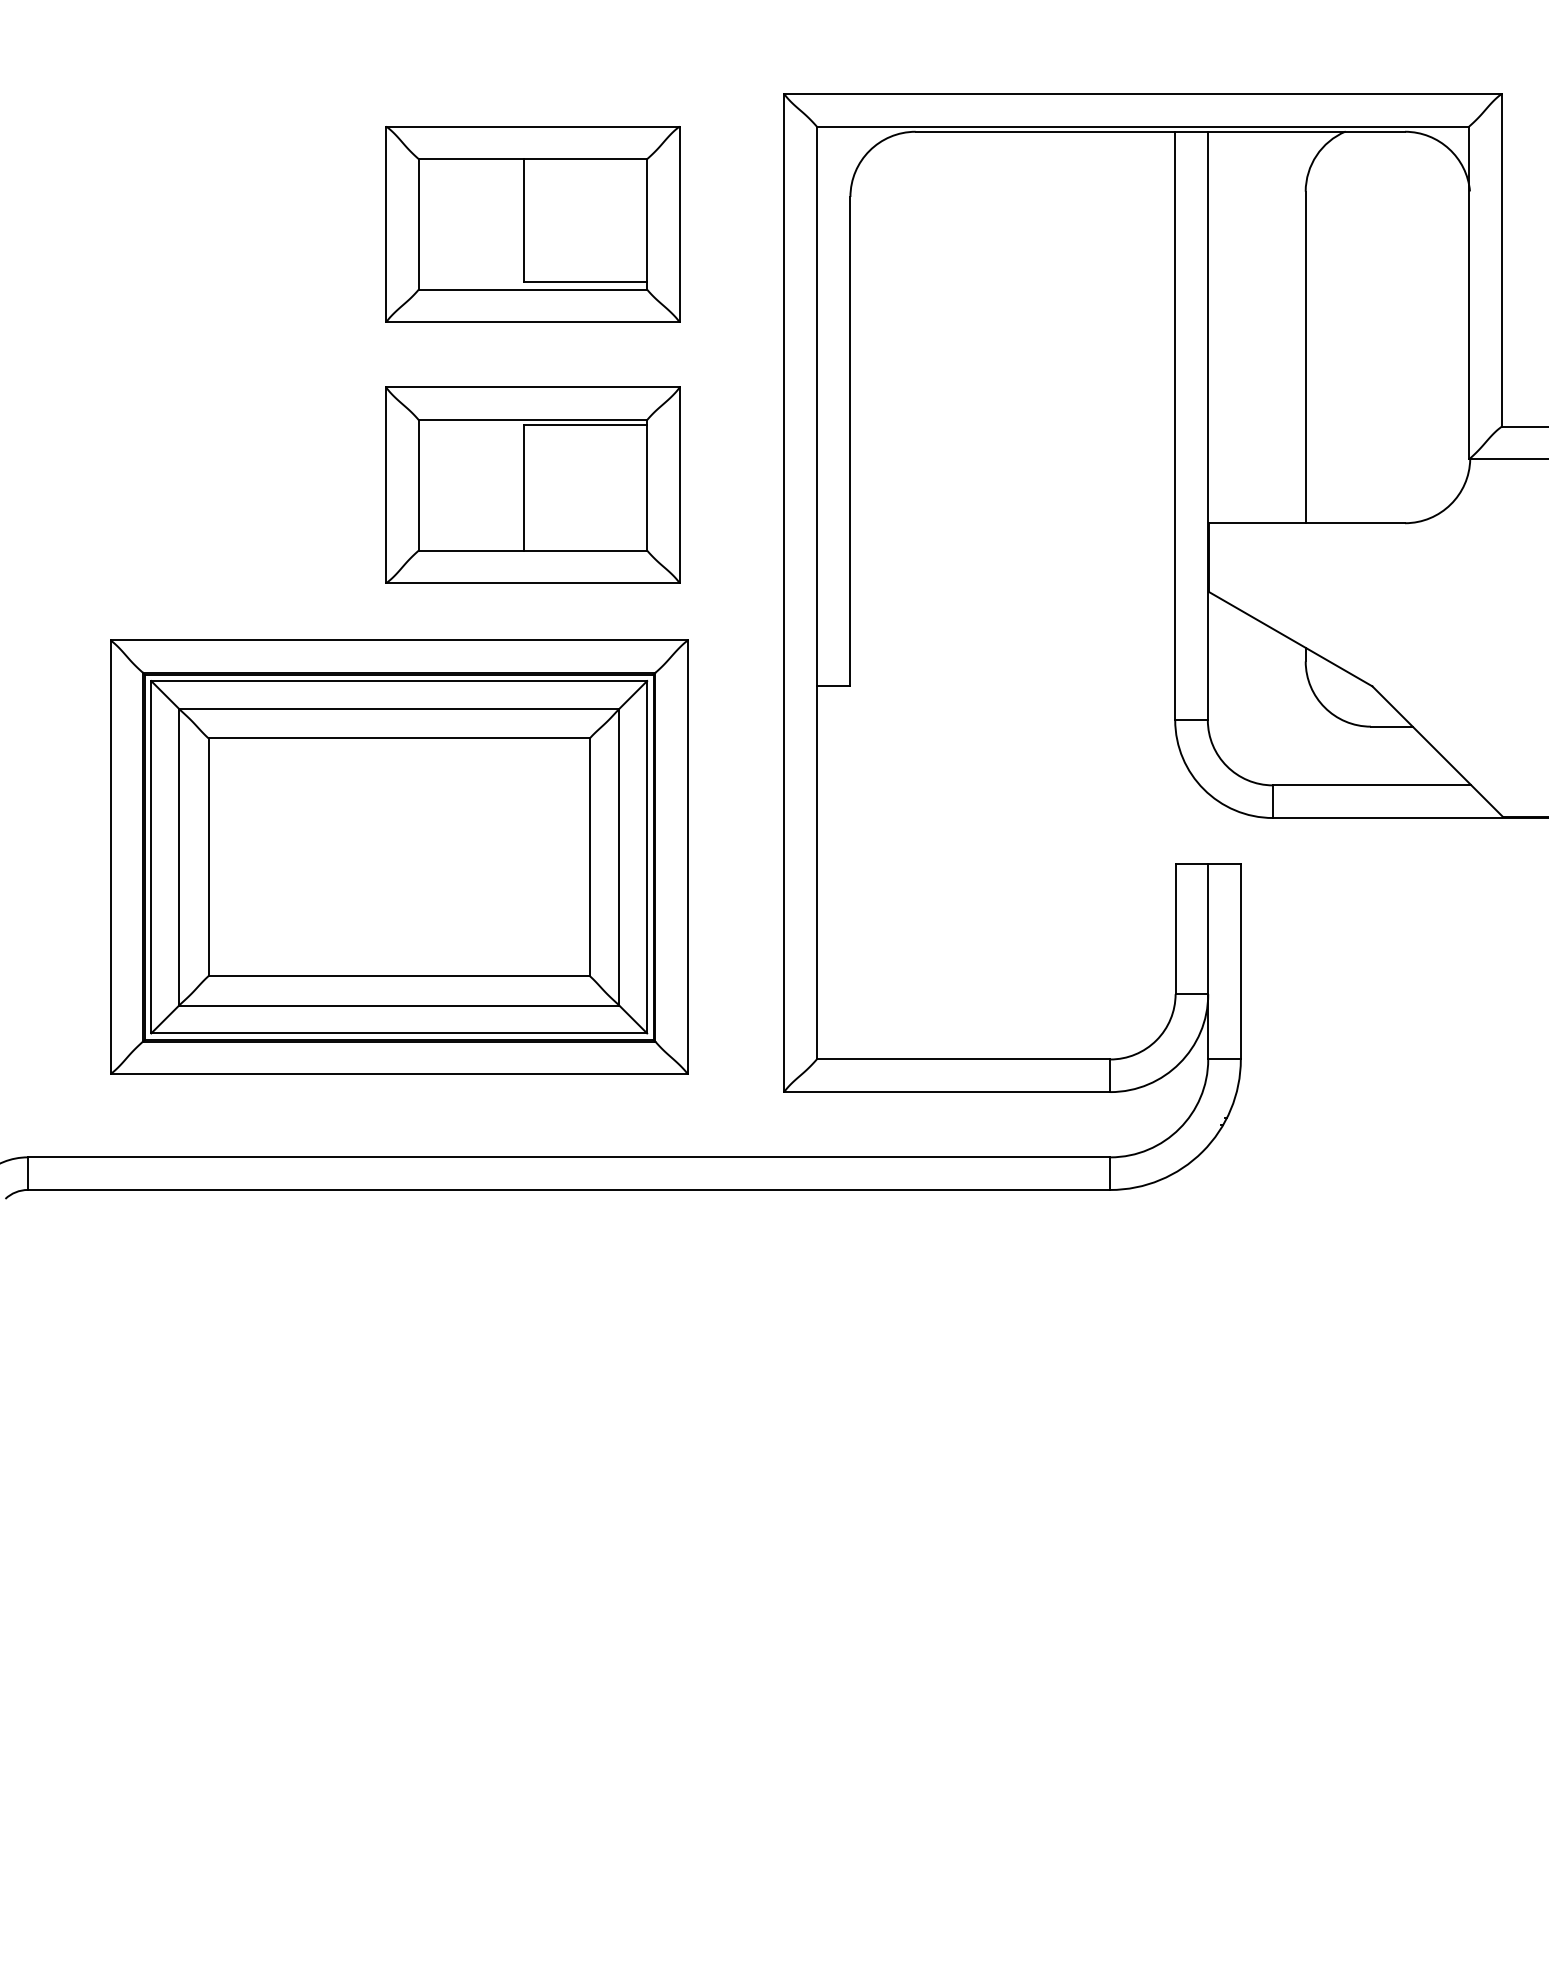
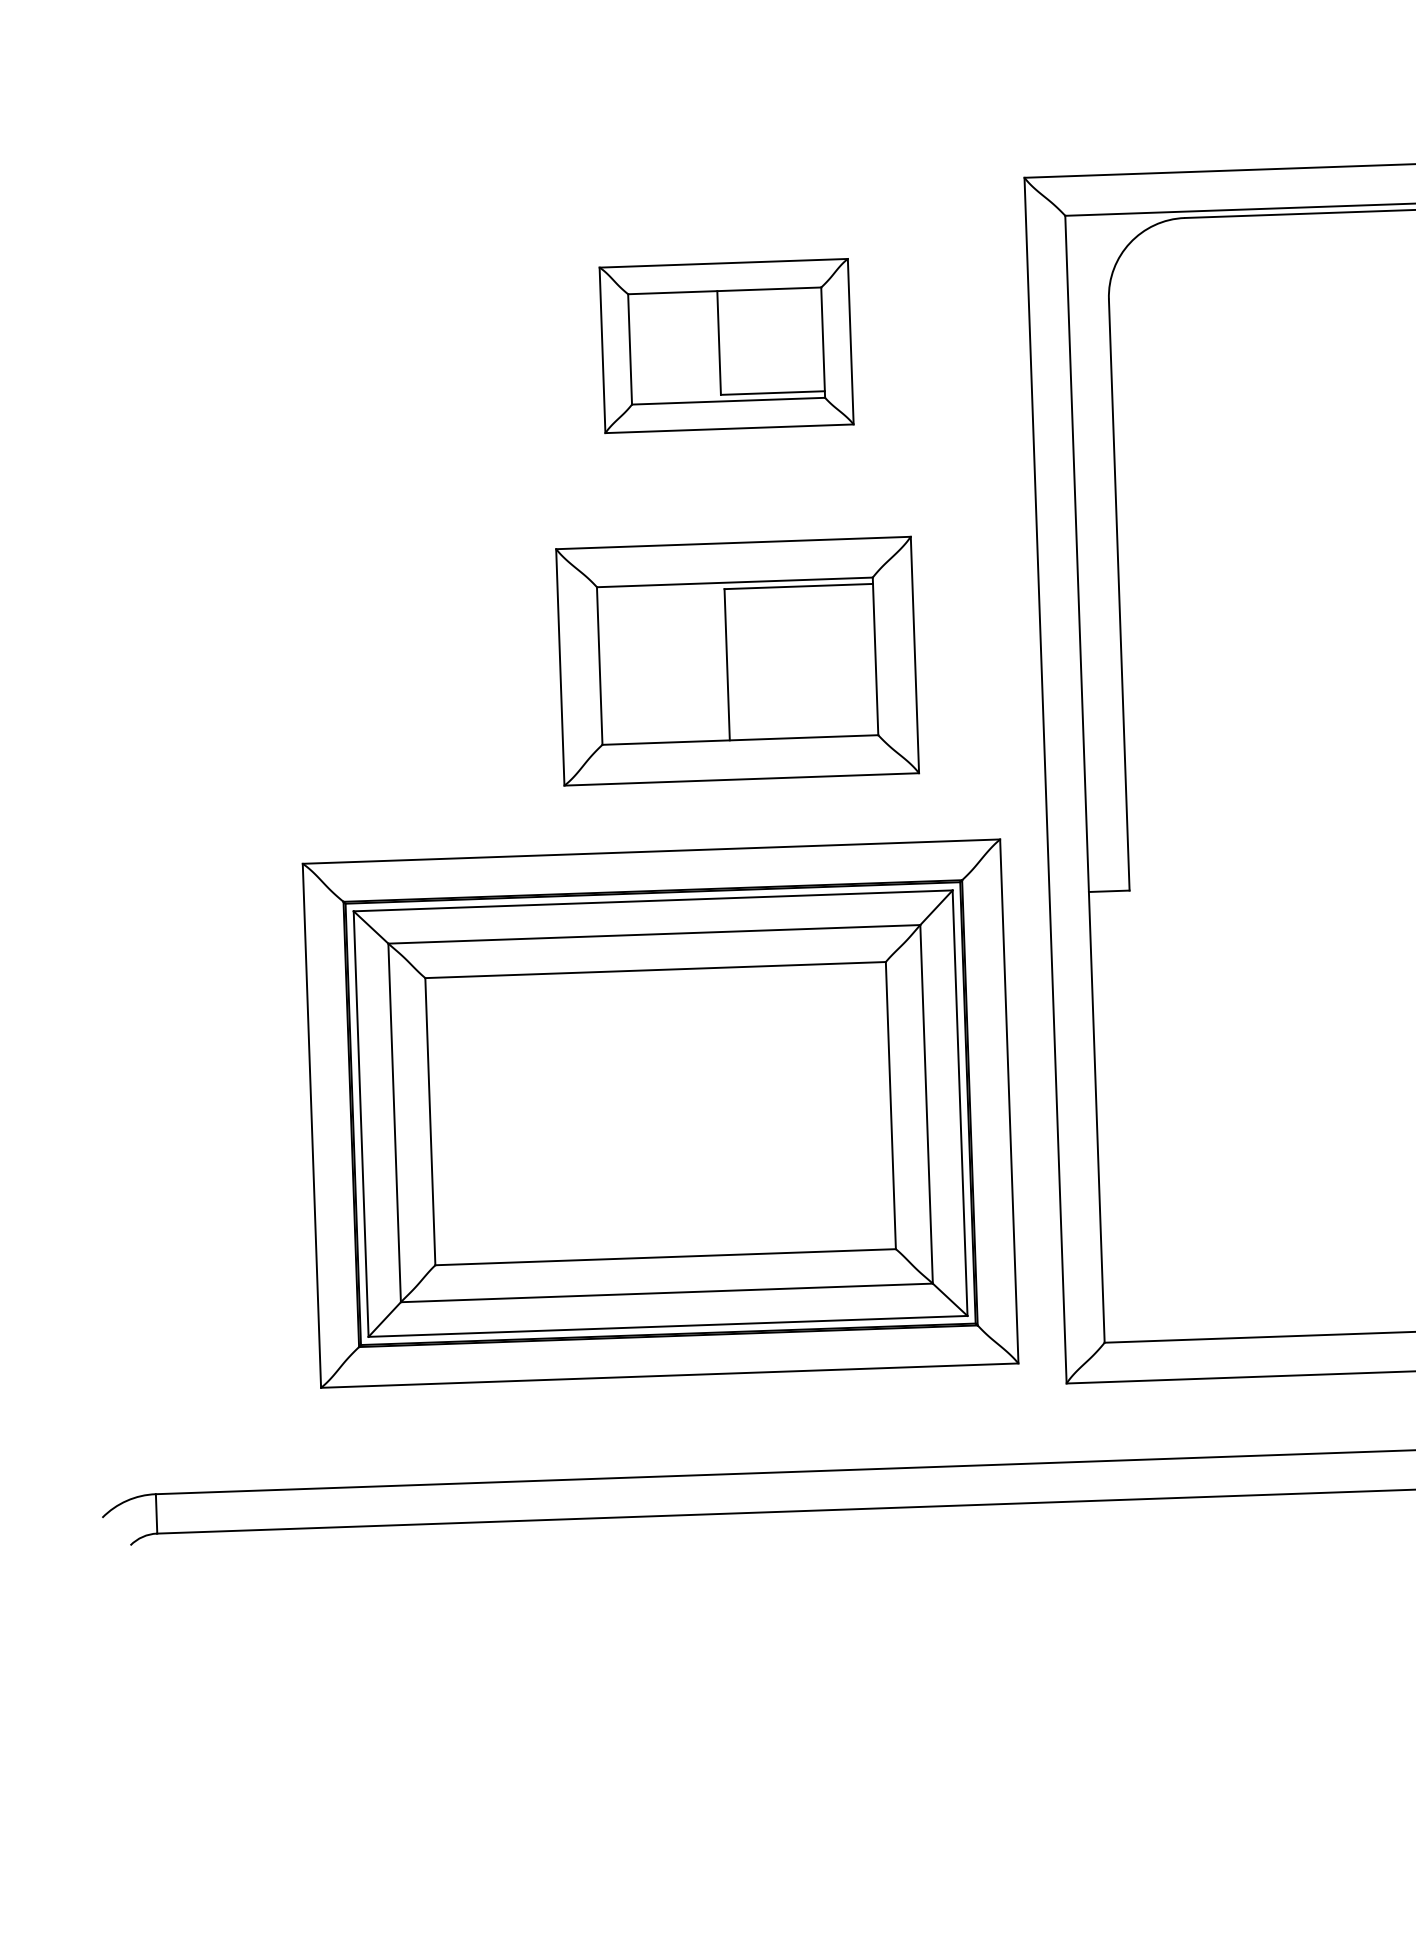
part: (532, 224) -> (726, 346), size x0.7
part: (399, 856) -> (660, 1112), moved

